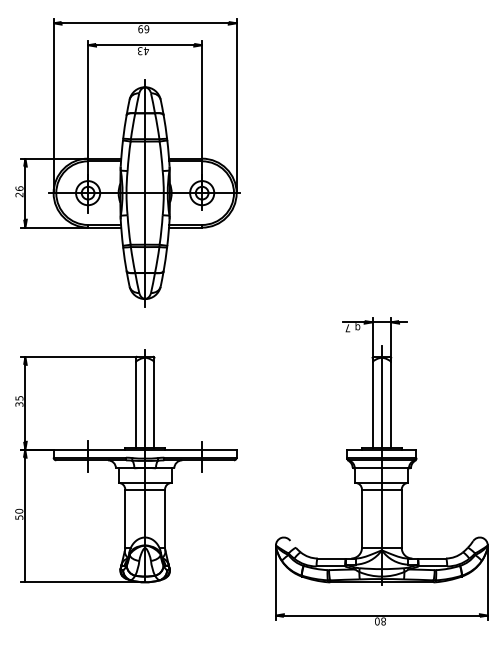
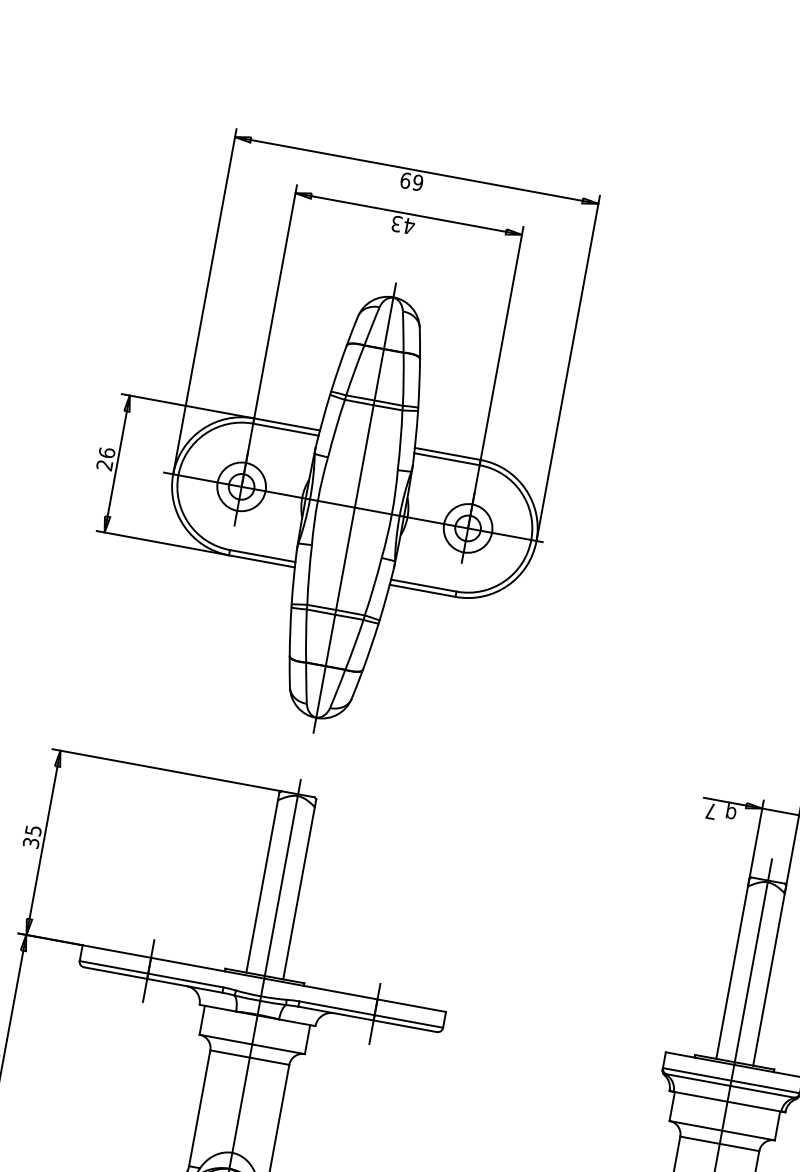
part: (127, 162) -> (330, 440), moved

